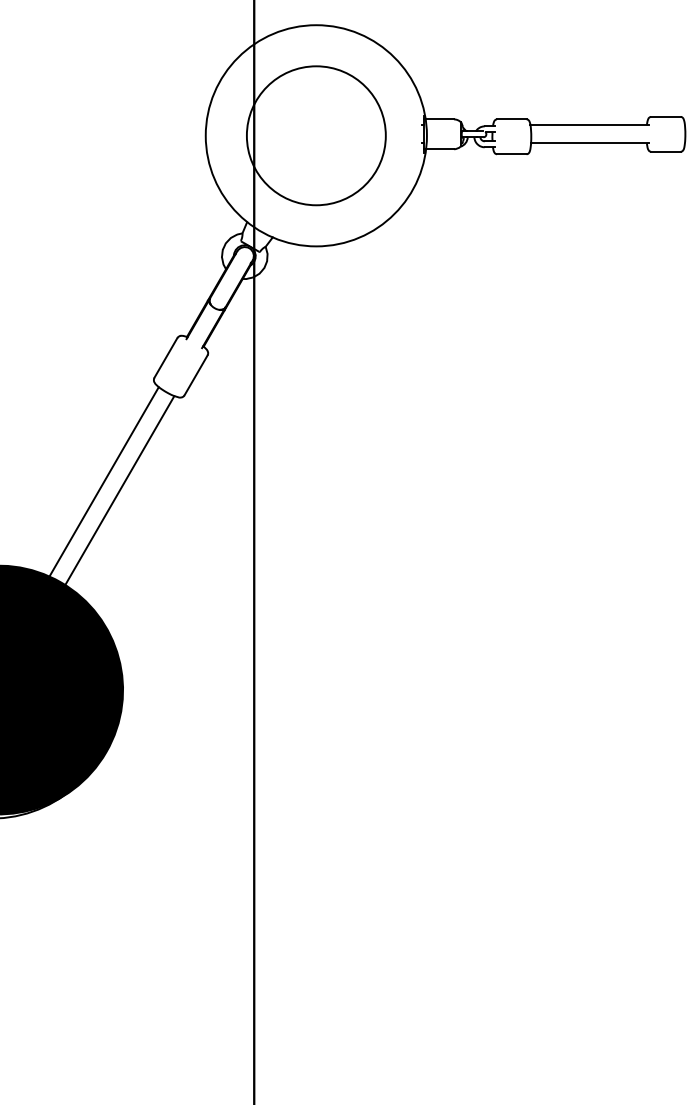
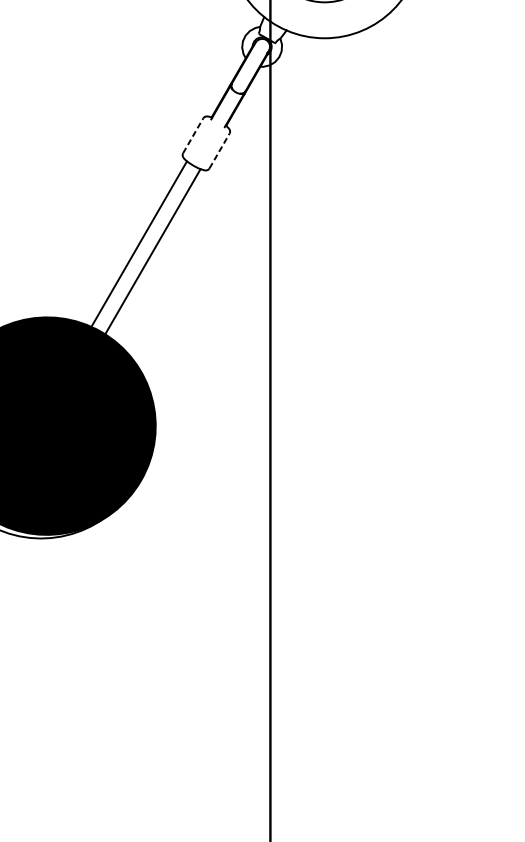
line: (165, 357) -> (192, 135), solid -> dashed
line: (196, 375) -> (219, 151), solid -> dashed

